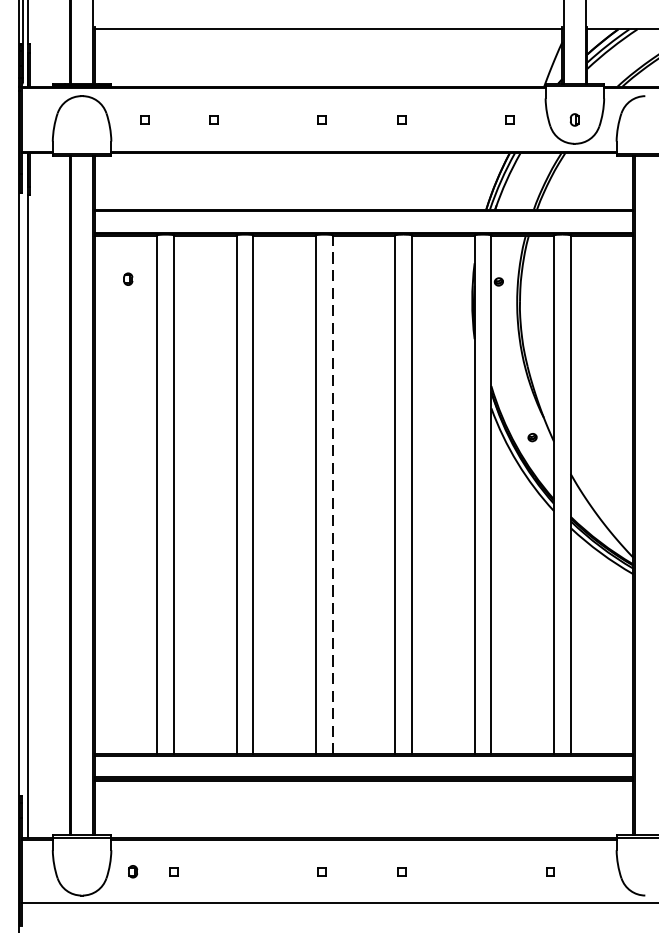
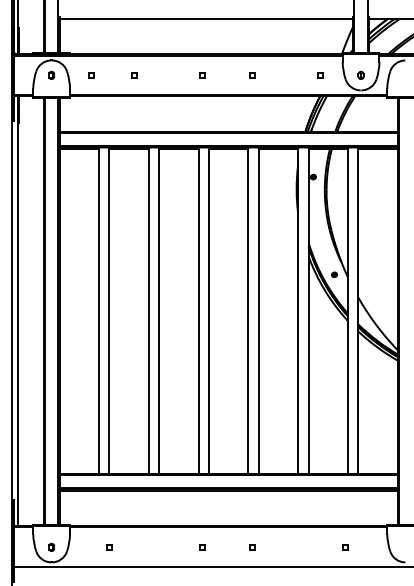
part: (128, 277) -> (51, 74), moved
line: (331, 494) -> (208, 310), dashed -> solid
part: (132, 870) -> (51, 546), moved

